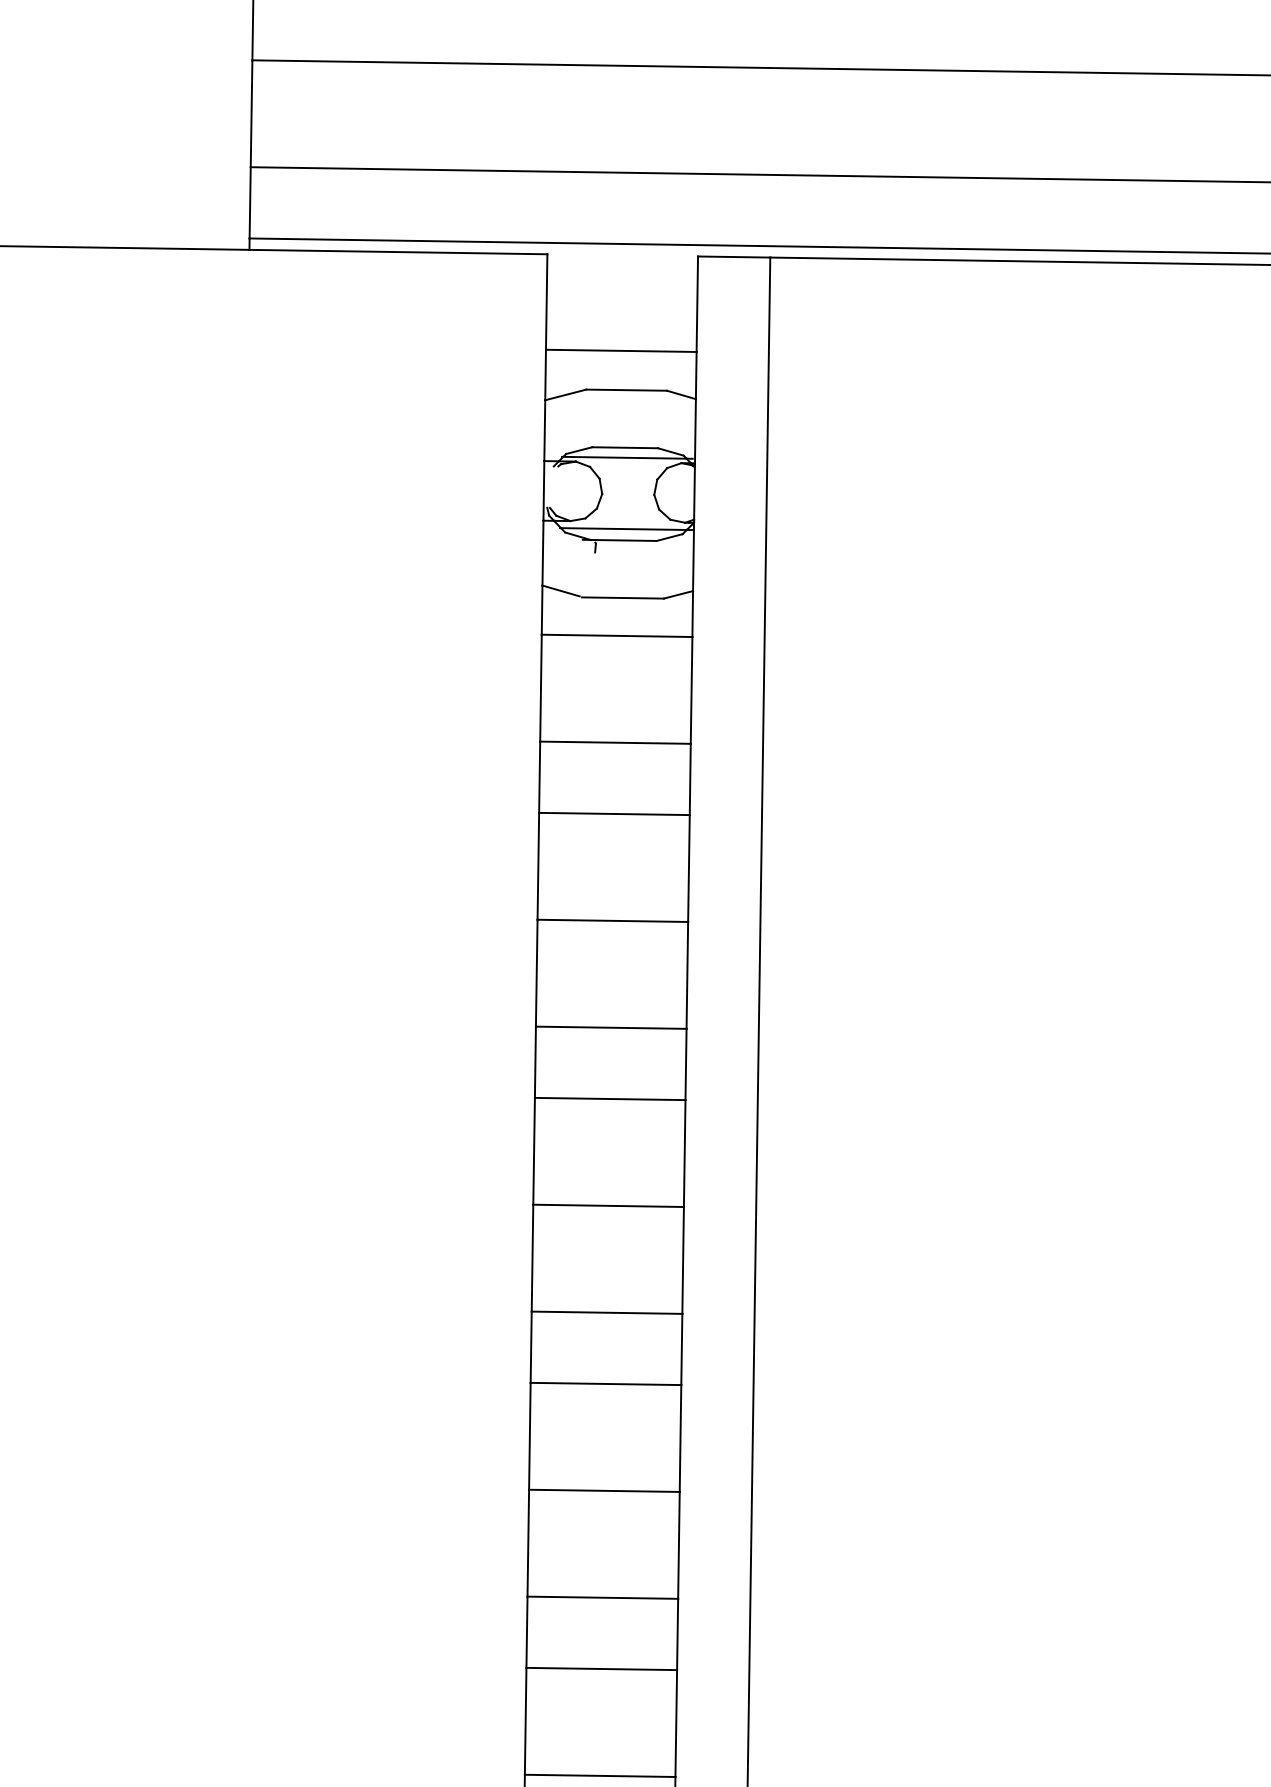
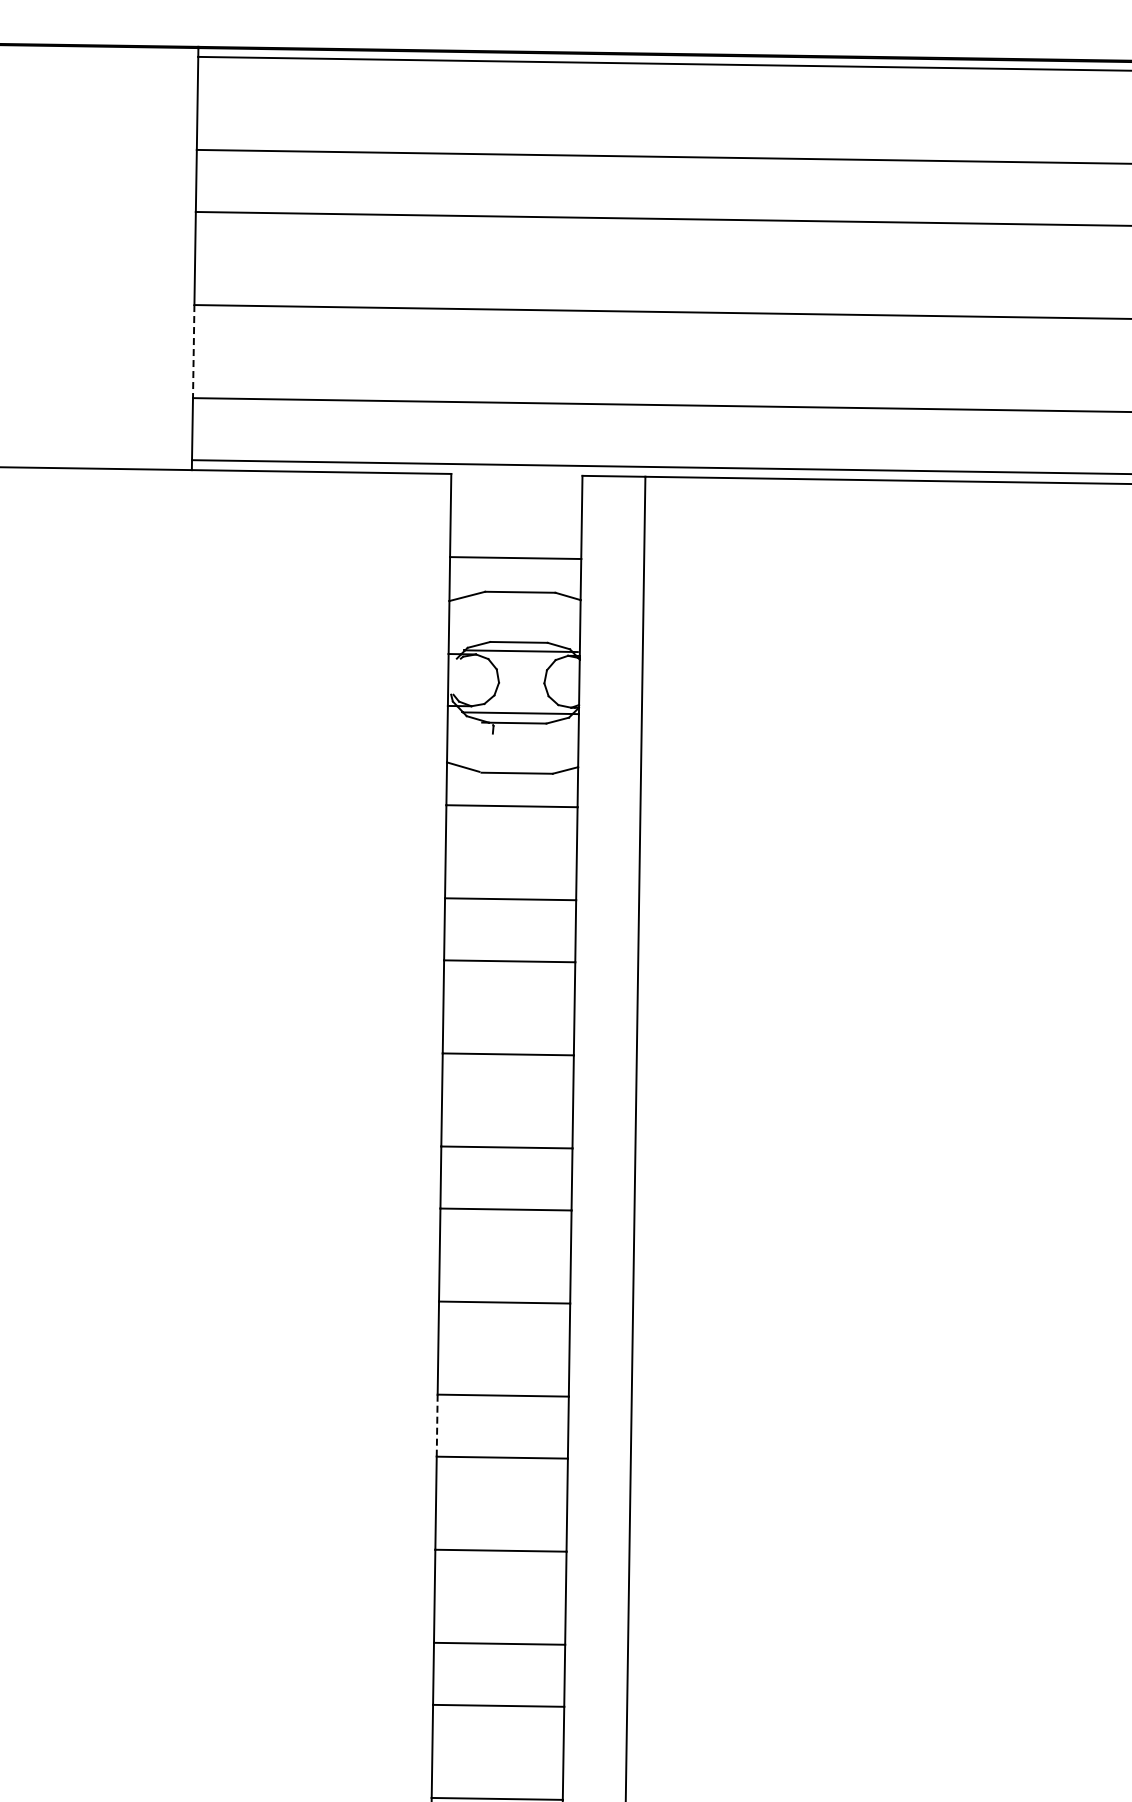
line: (251, 113) -> (193, 351), solid -> dashed
line: (531, 1347) -> (437, 1425), solid -> dashed

